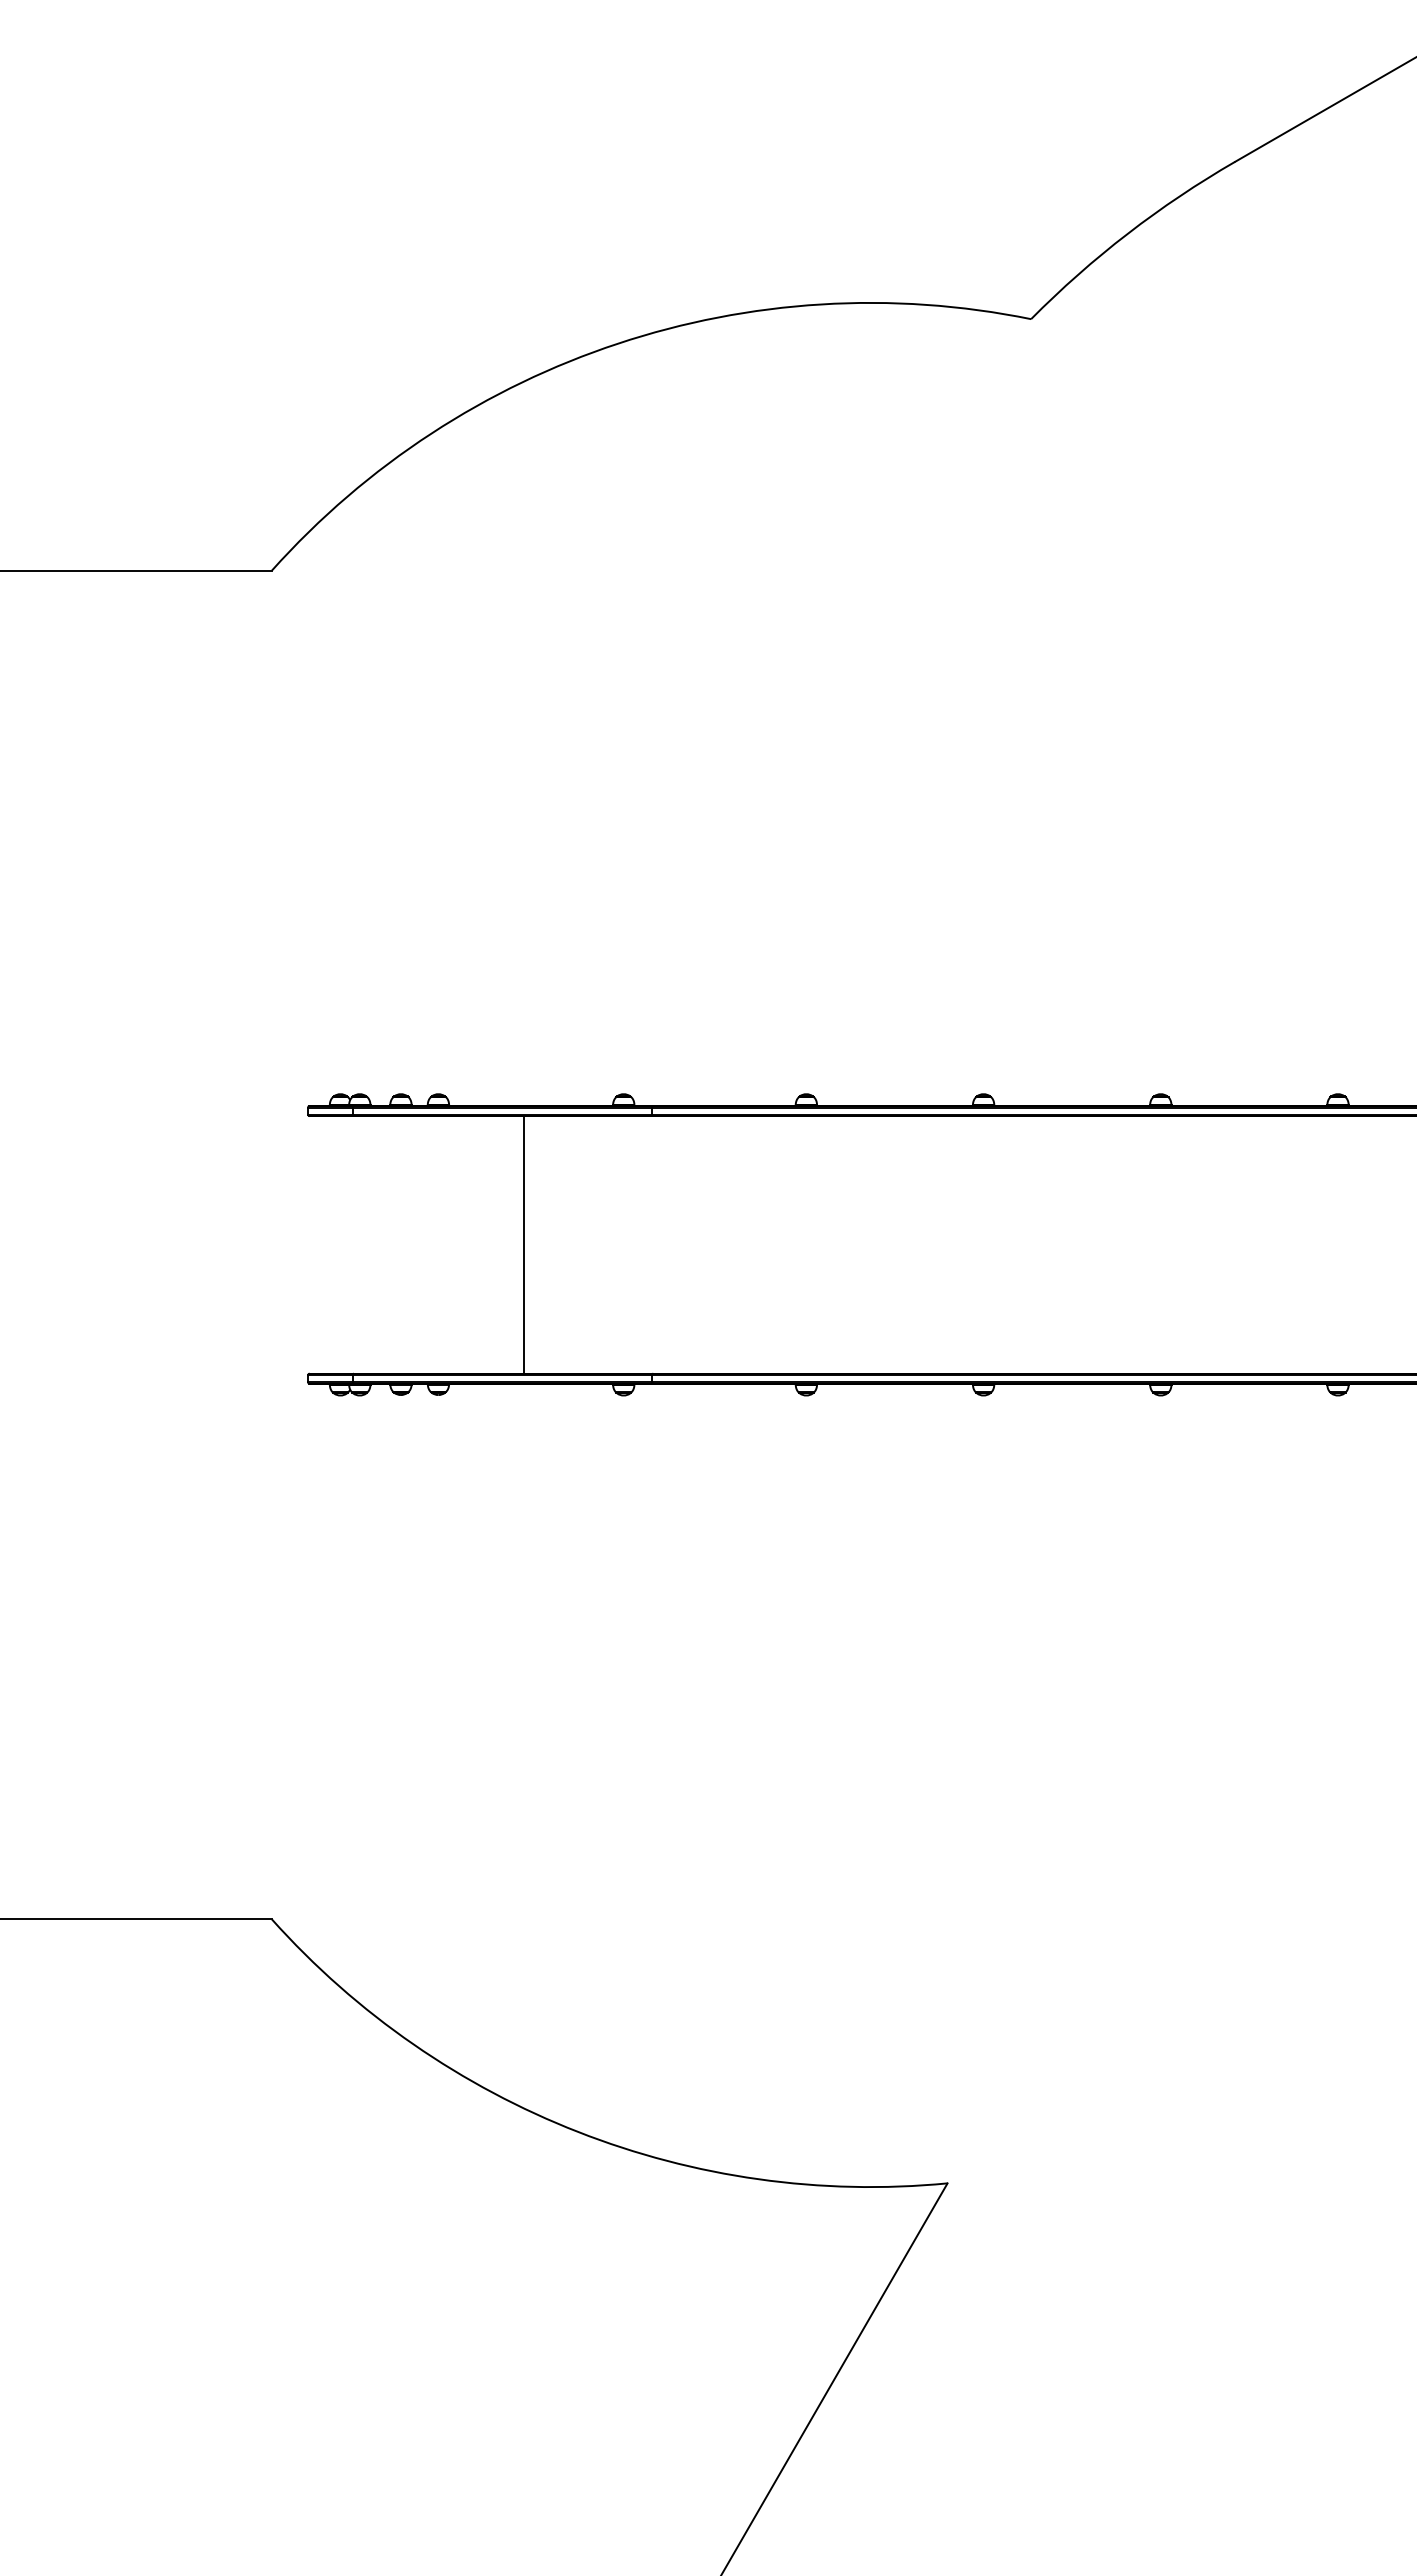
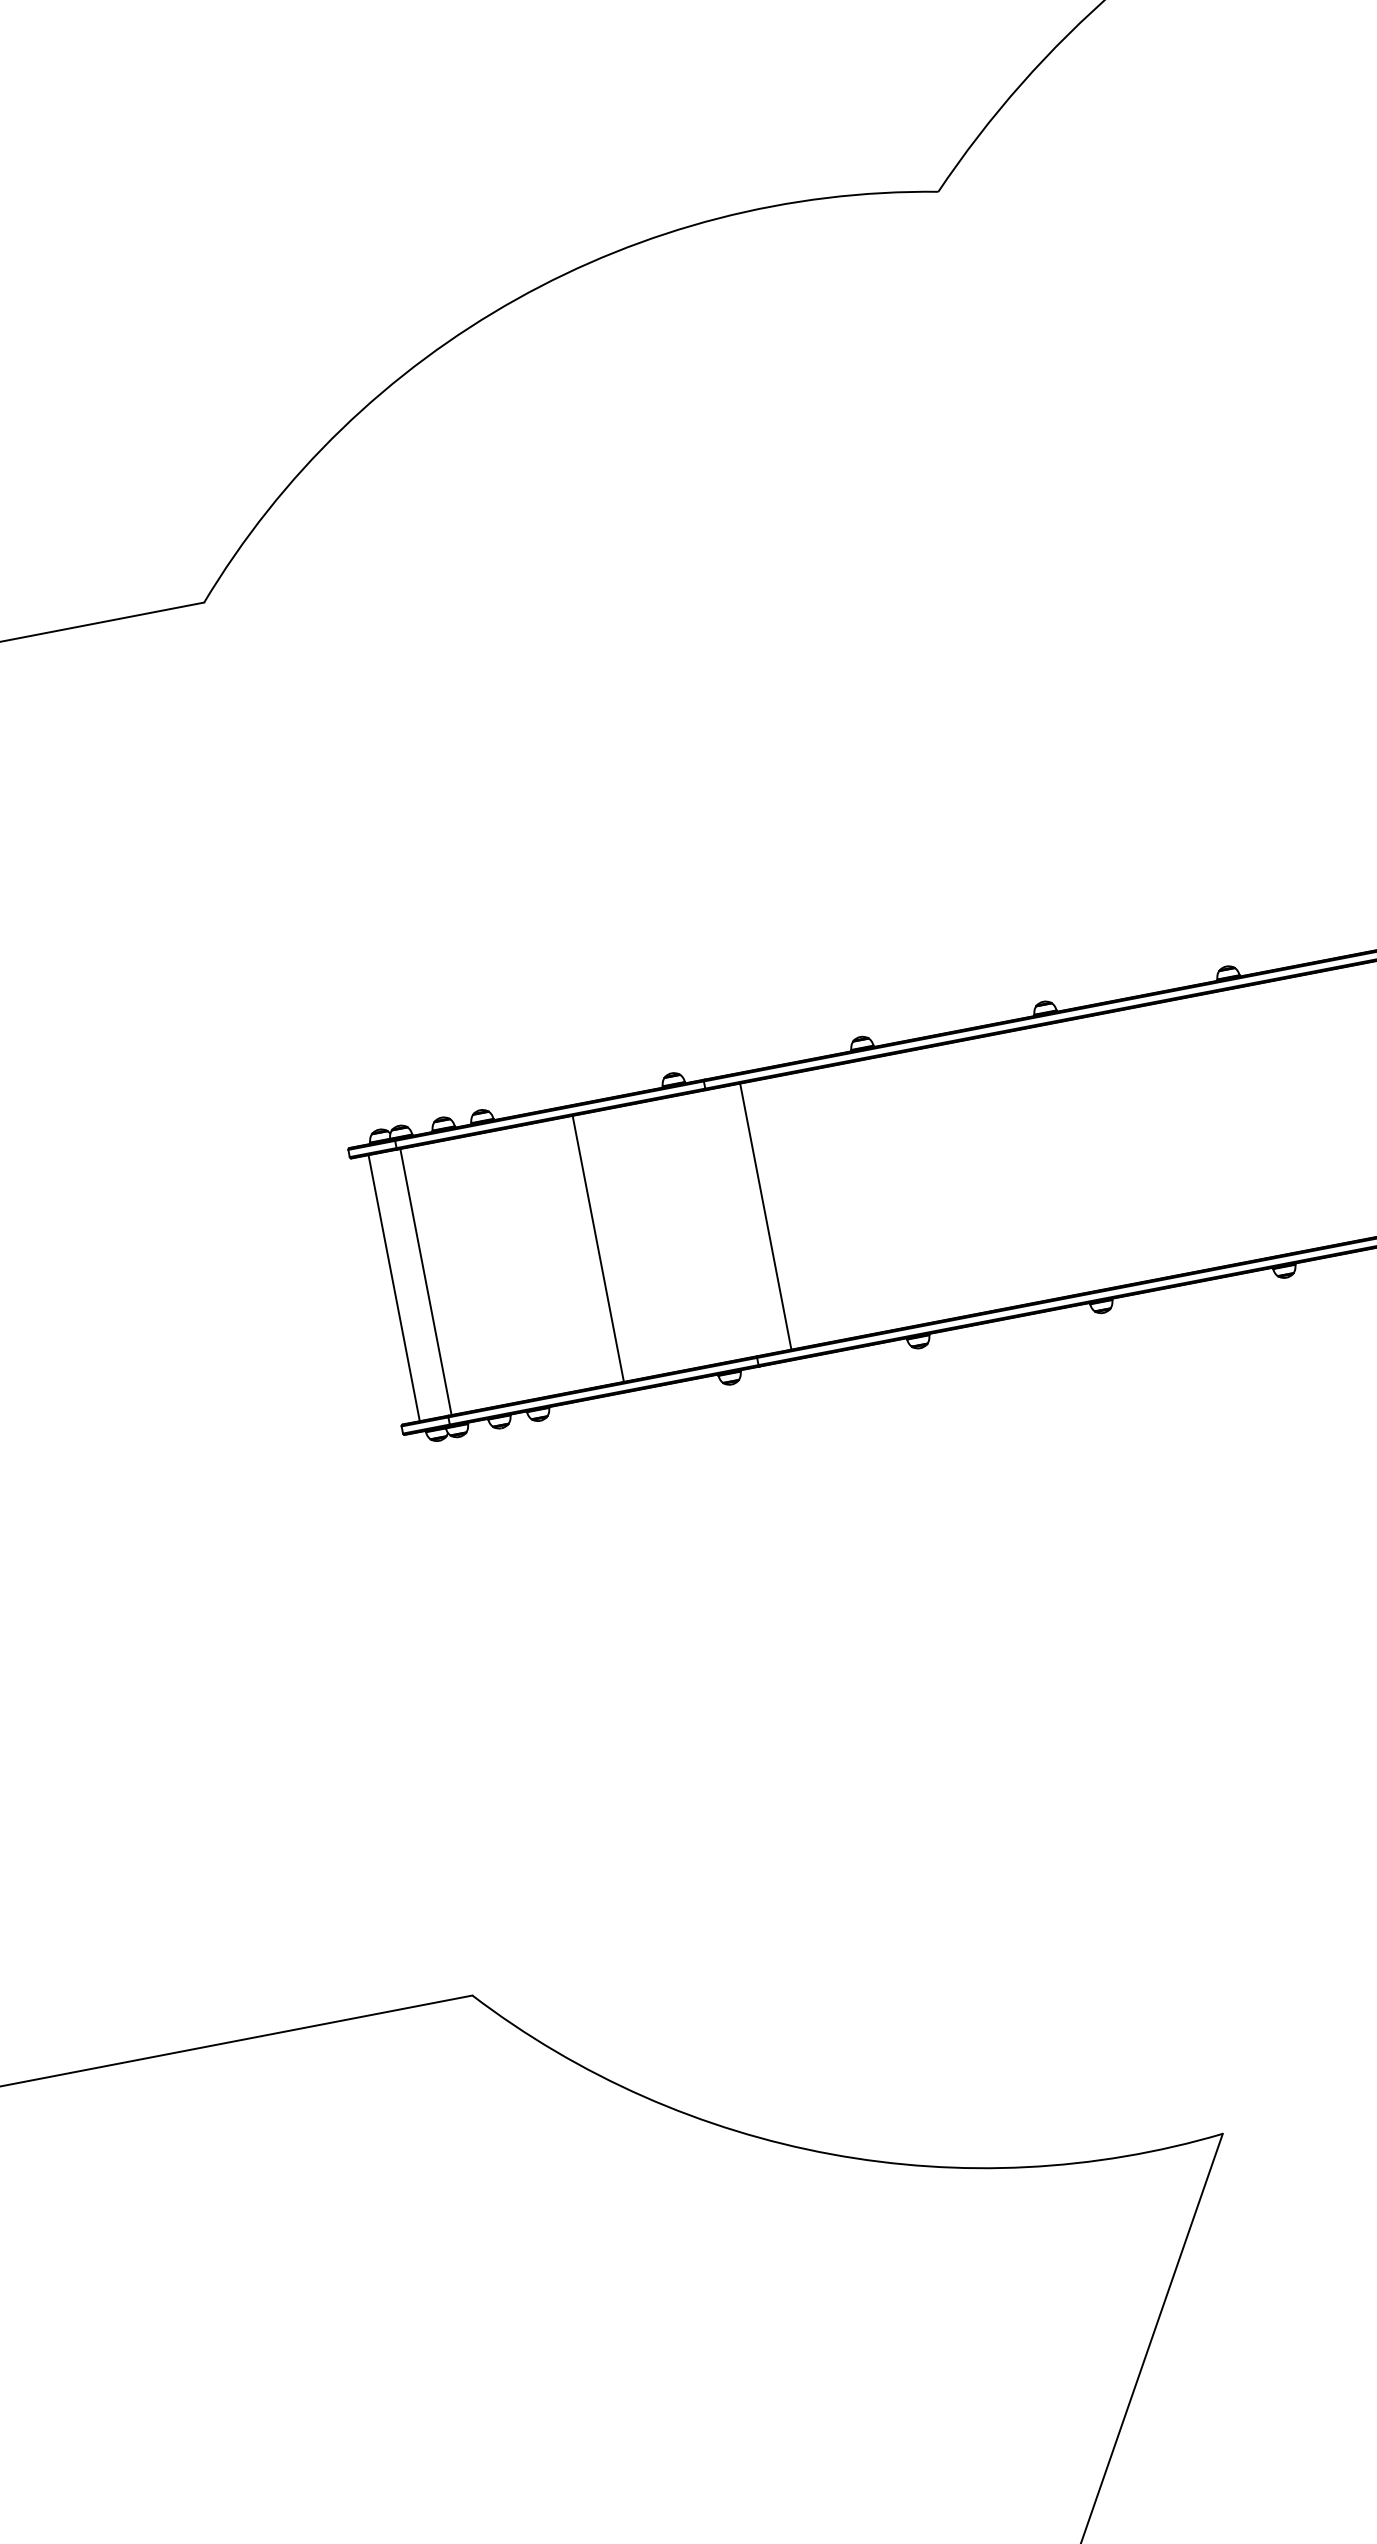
line: (325, 1244) -> (393, 1287), added
line: (356, 1244) -> (425, 1281), added
line: (685, 1244) -> (765, 1216), added

